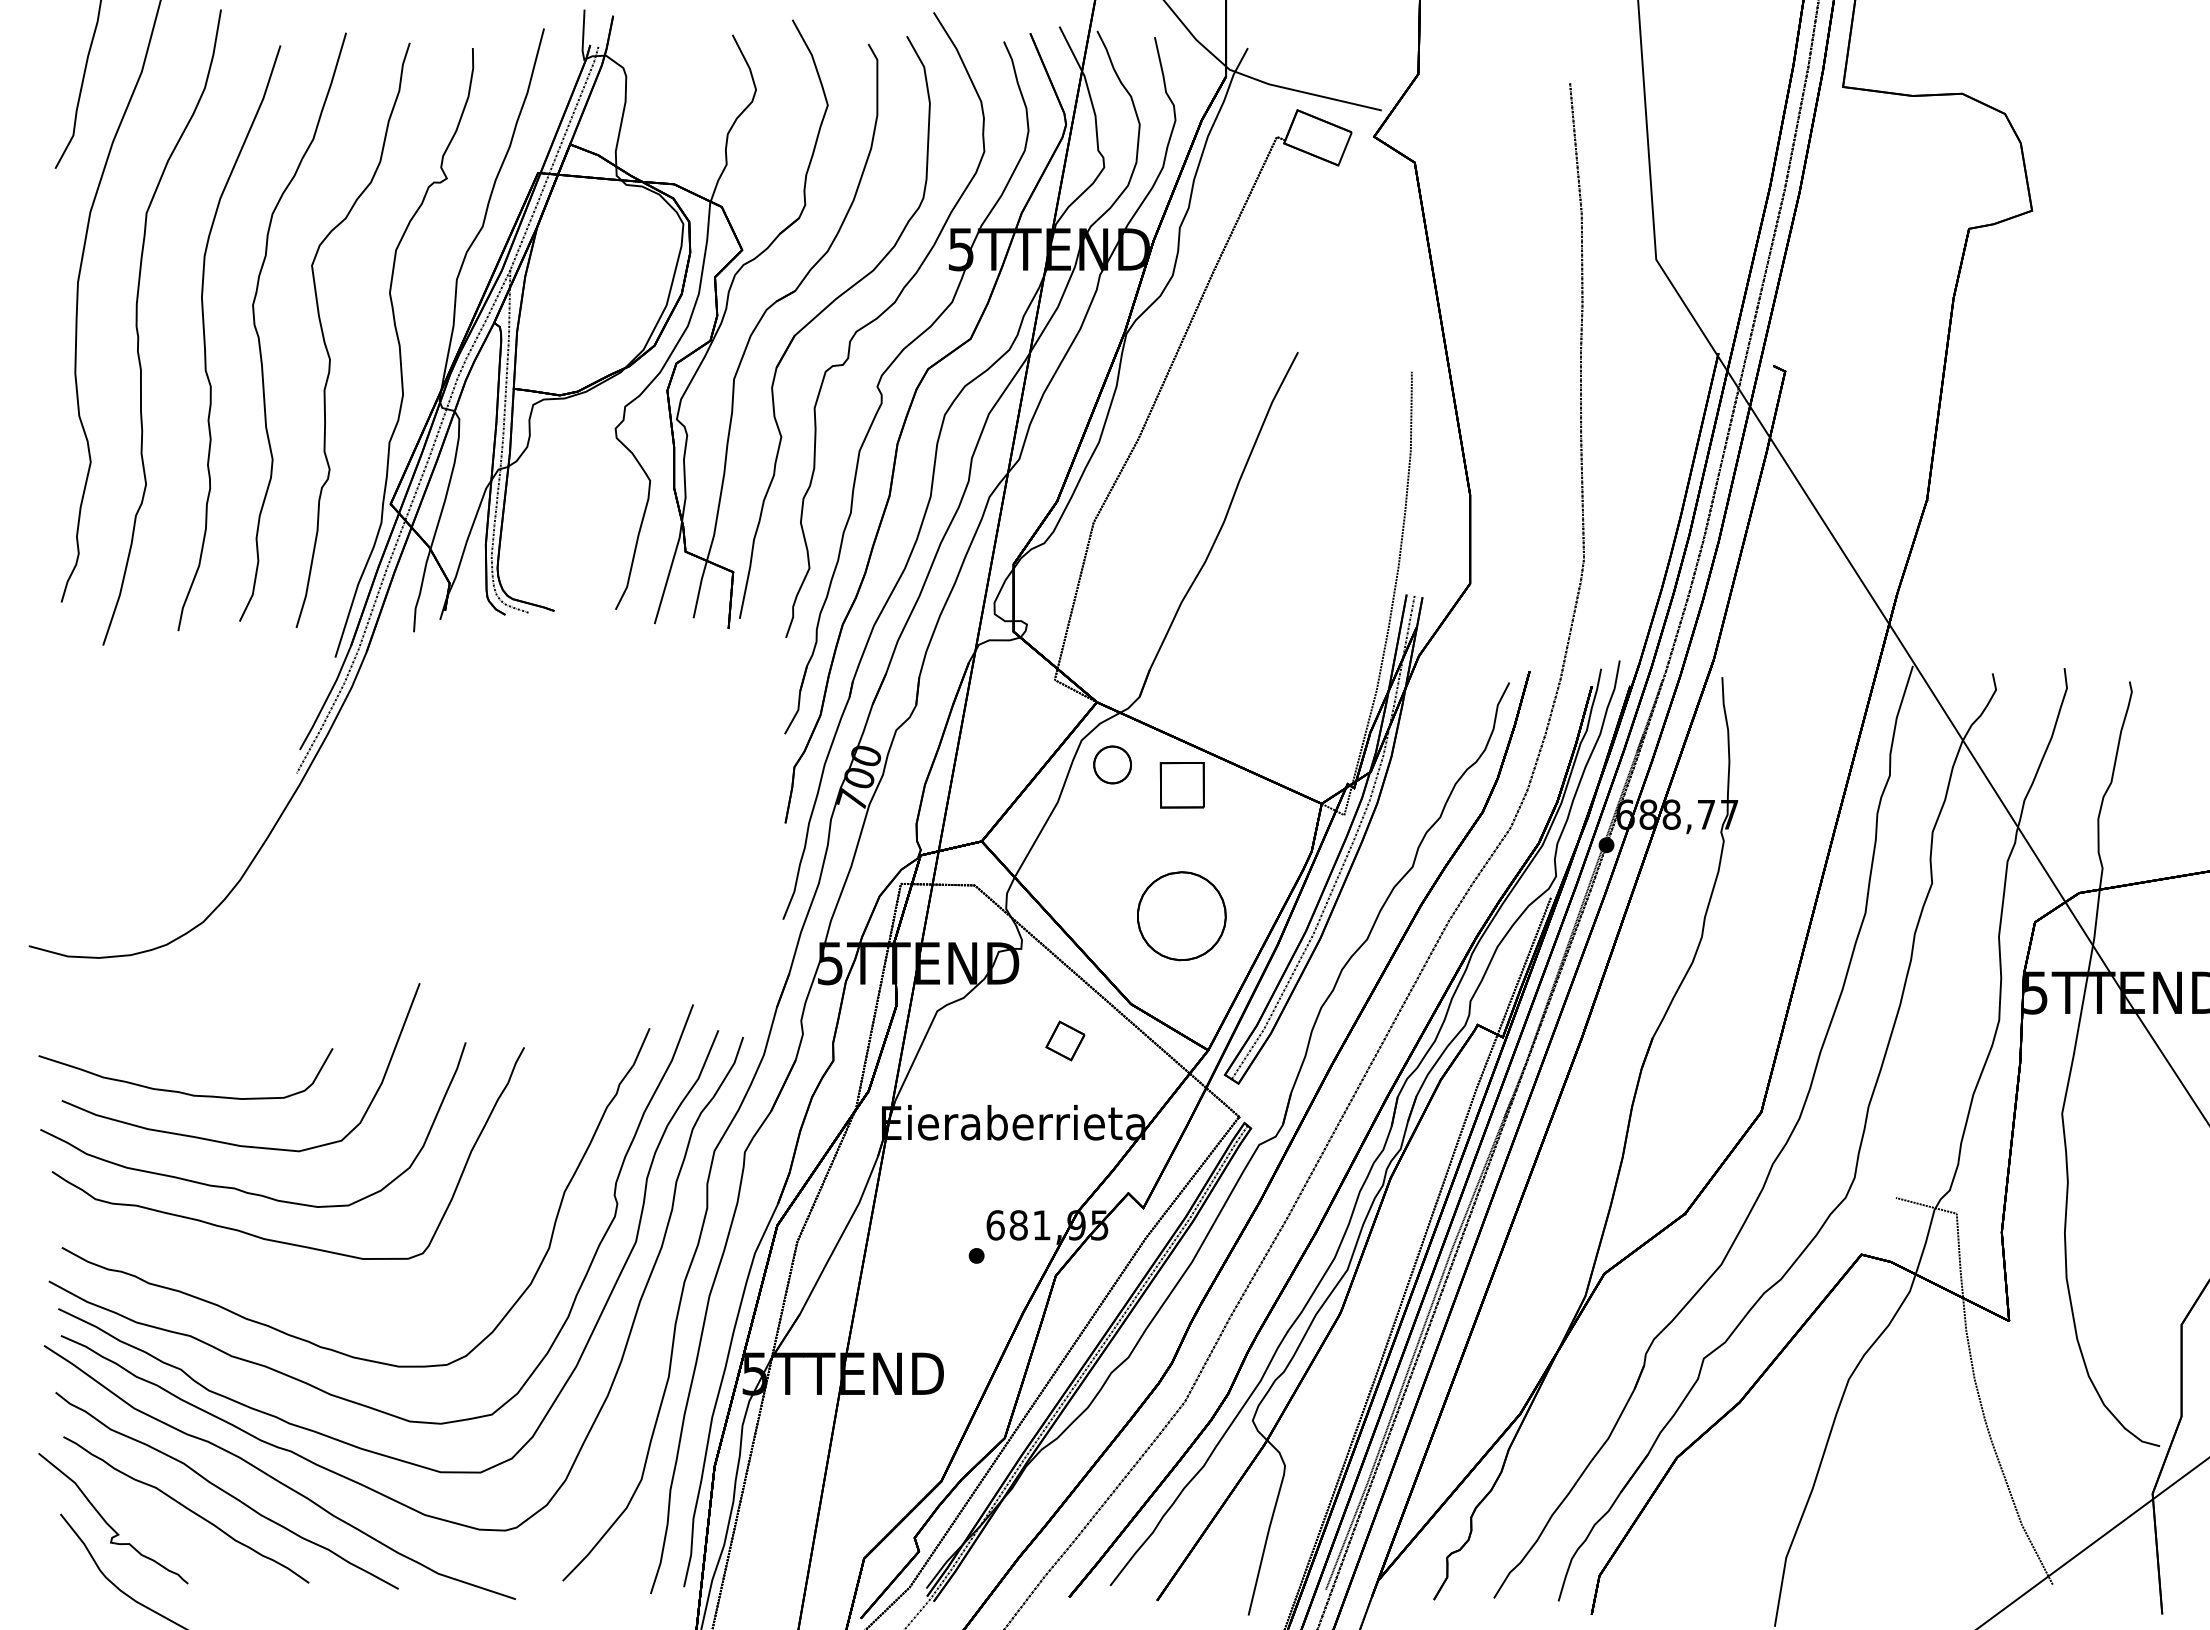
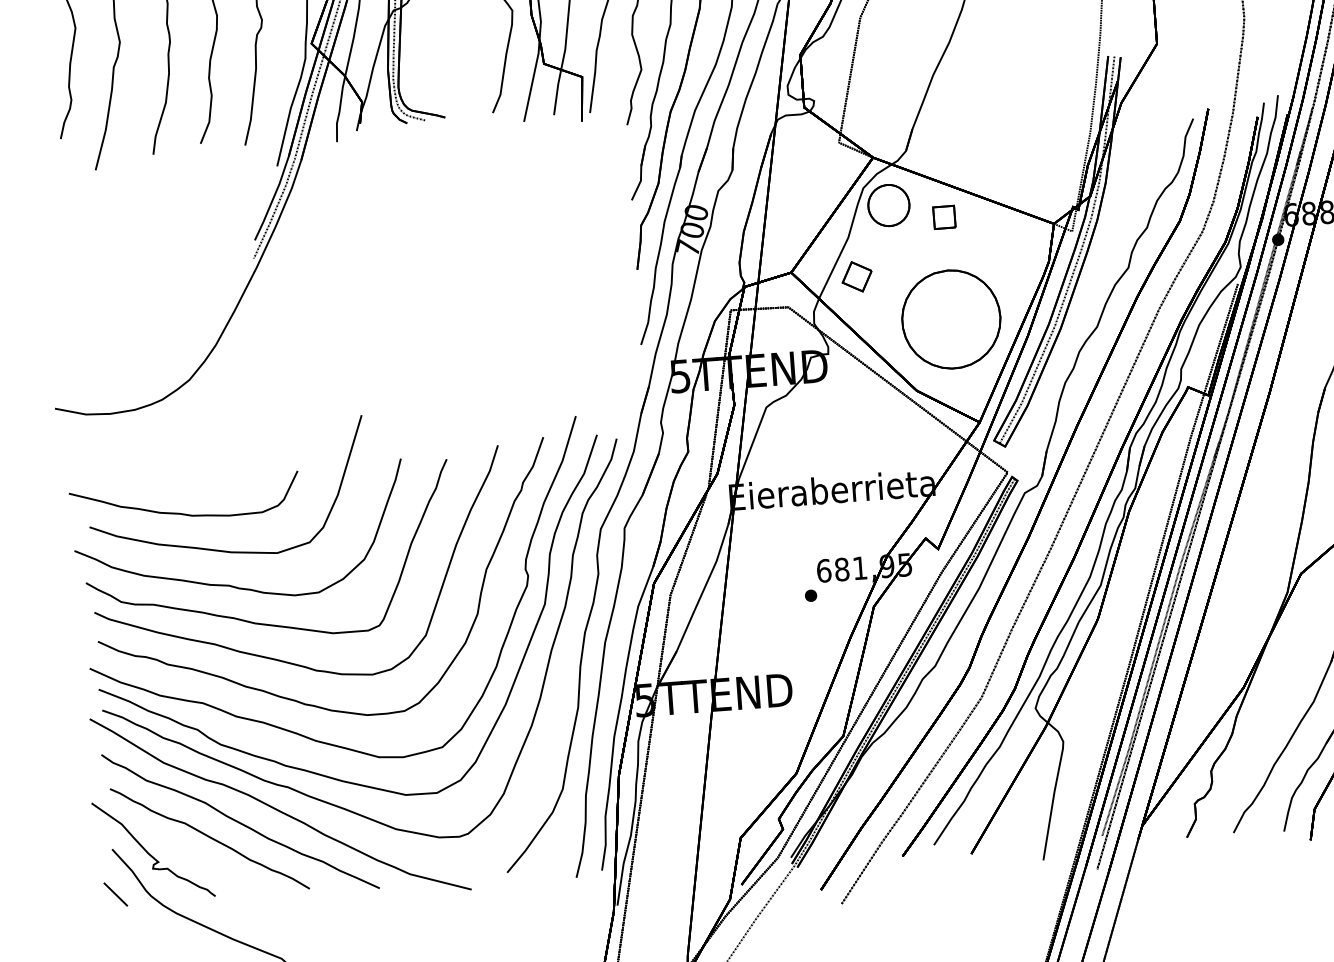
part: (1112, 764) -> (888, 205), size x1.43
part: (1182, 785) -> (944, 217), size x0.62
part: (1181, 915) -> (951, 318), size x1.43
part: (1065, 1040) -> (857, 276), moved
curve: (288, 1286) -> (276, 658), added
line: (60, 1571) -> (115, 894), added

